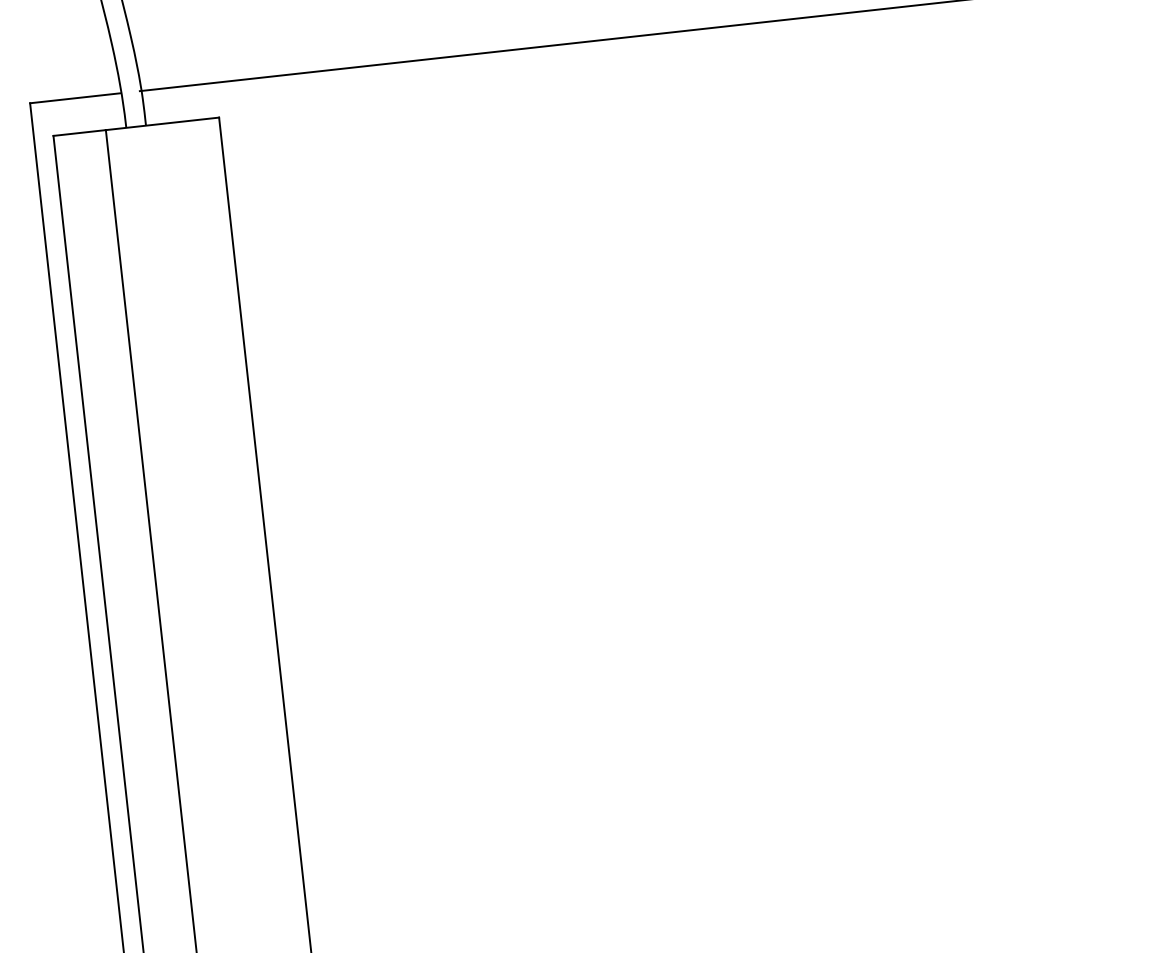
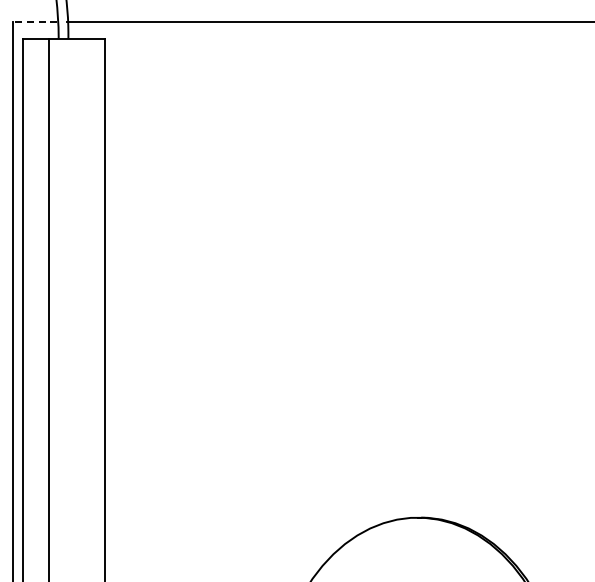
line: (73, 98) -> (34, 21), solid -> dashed

